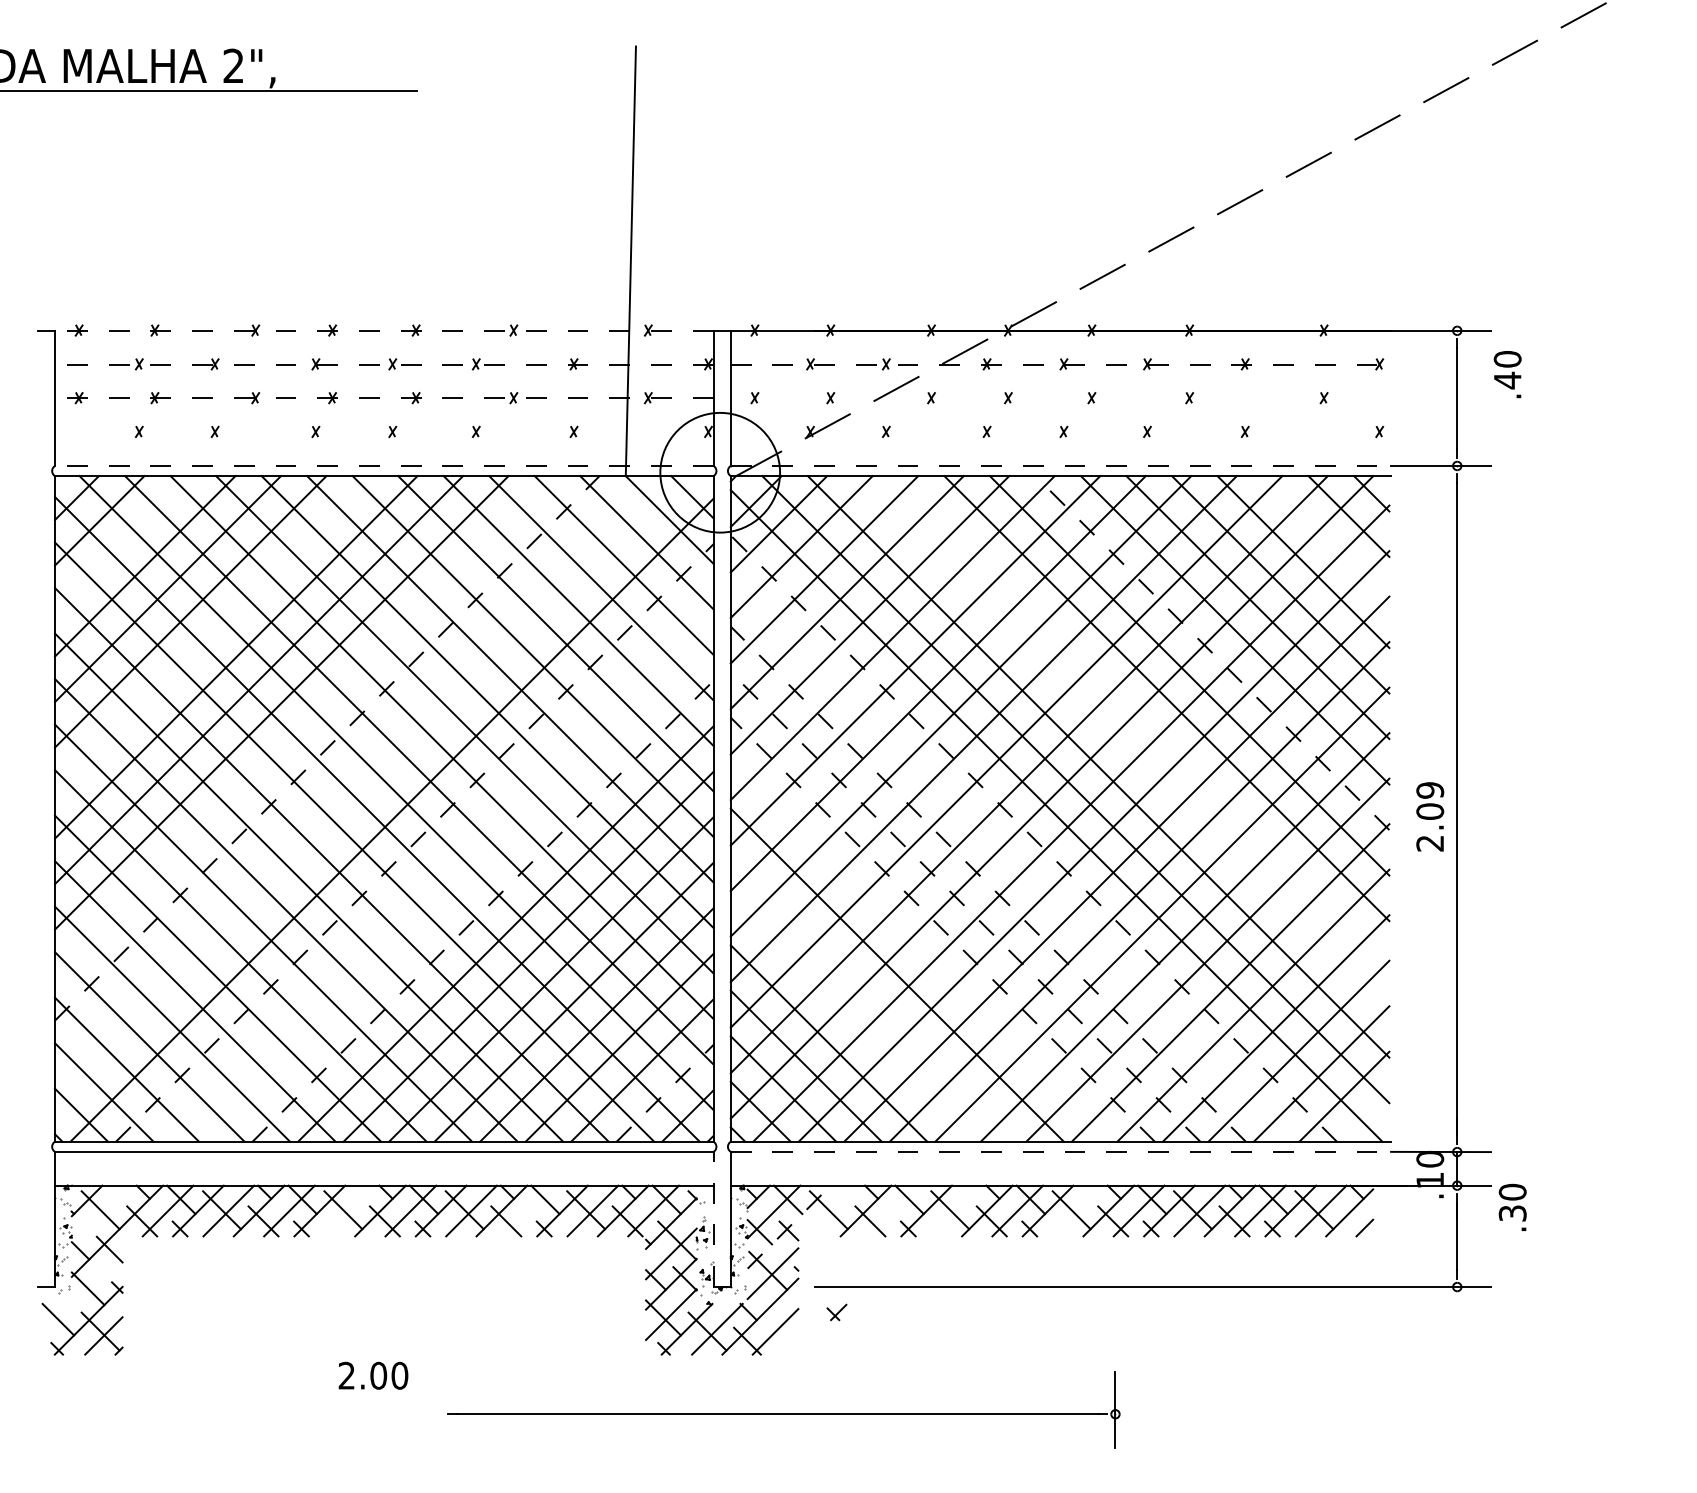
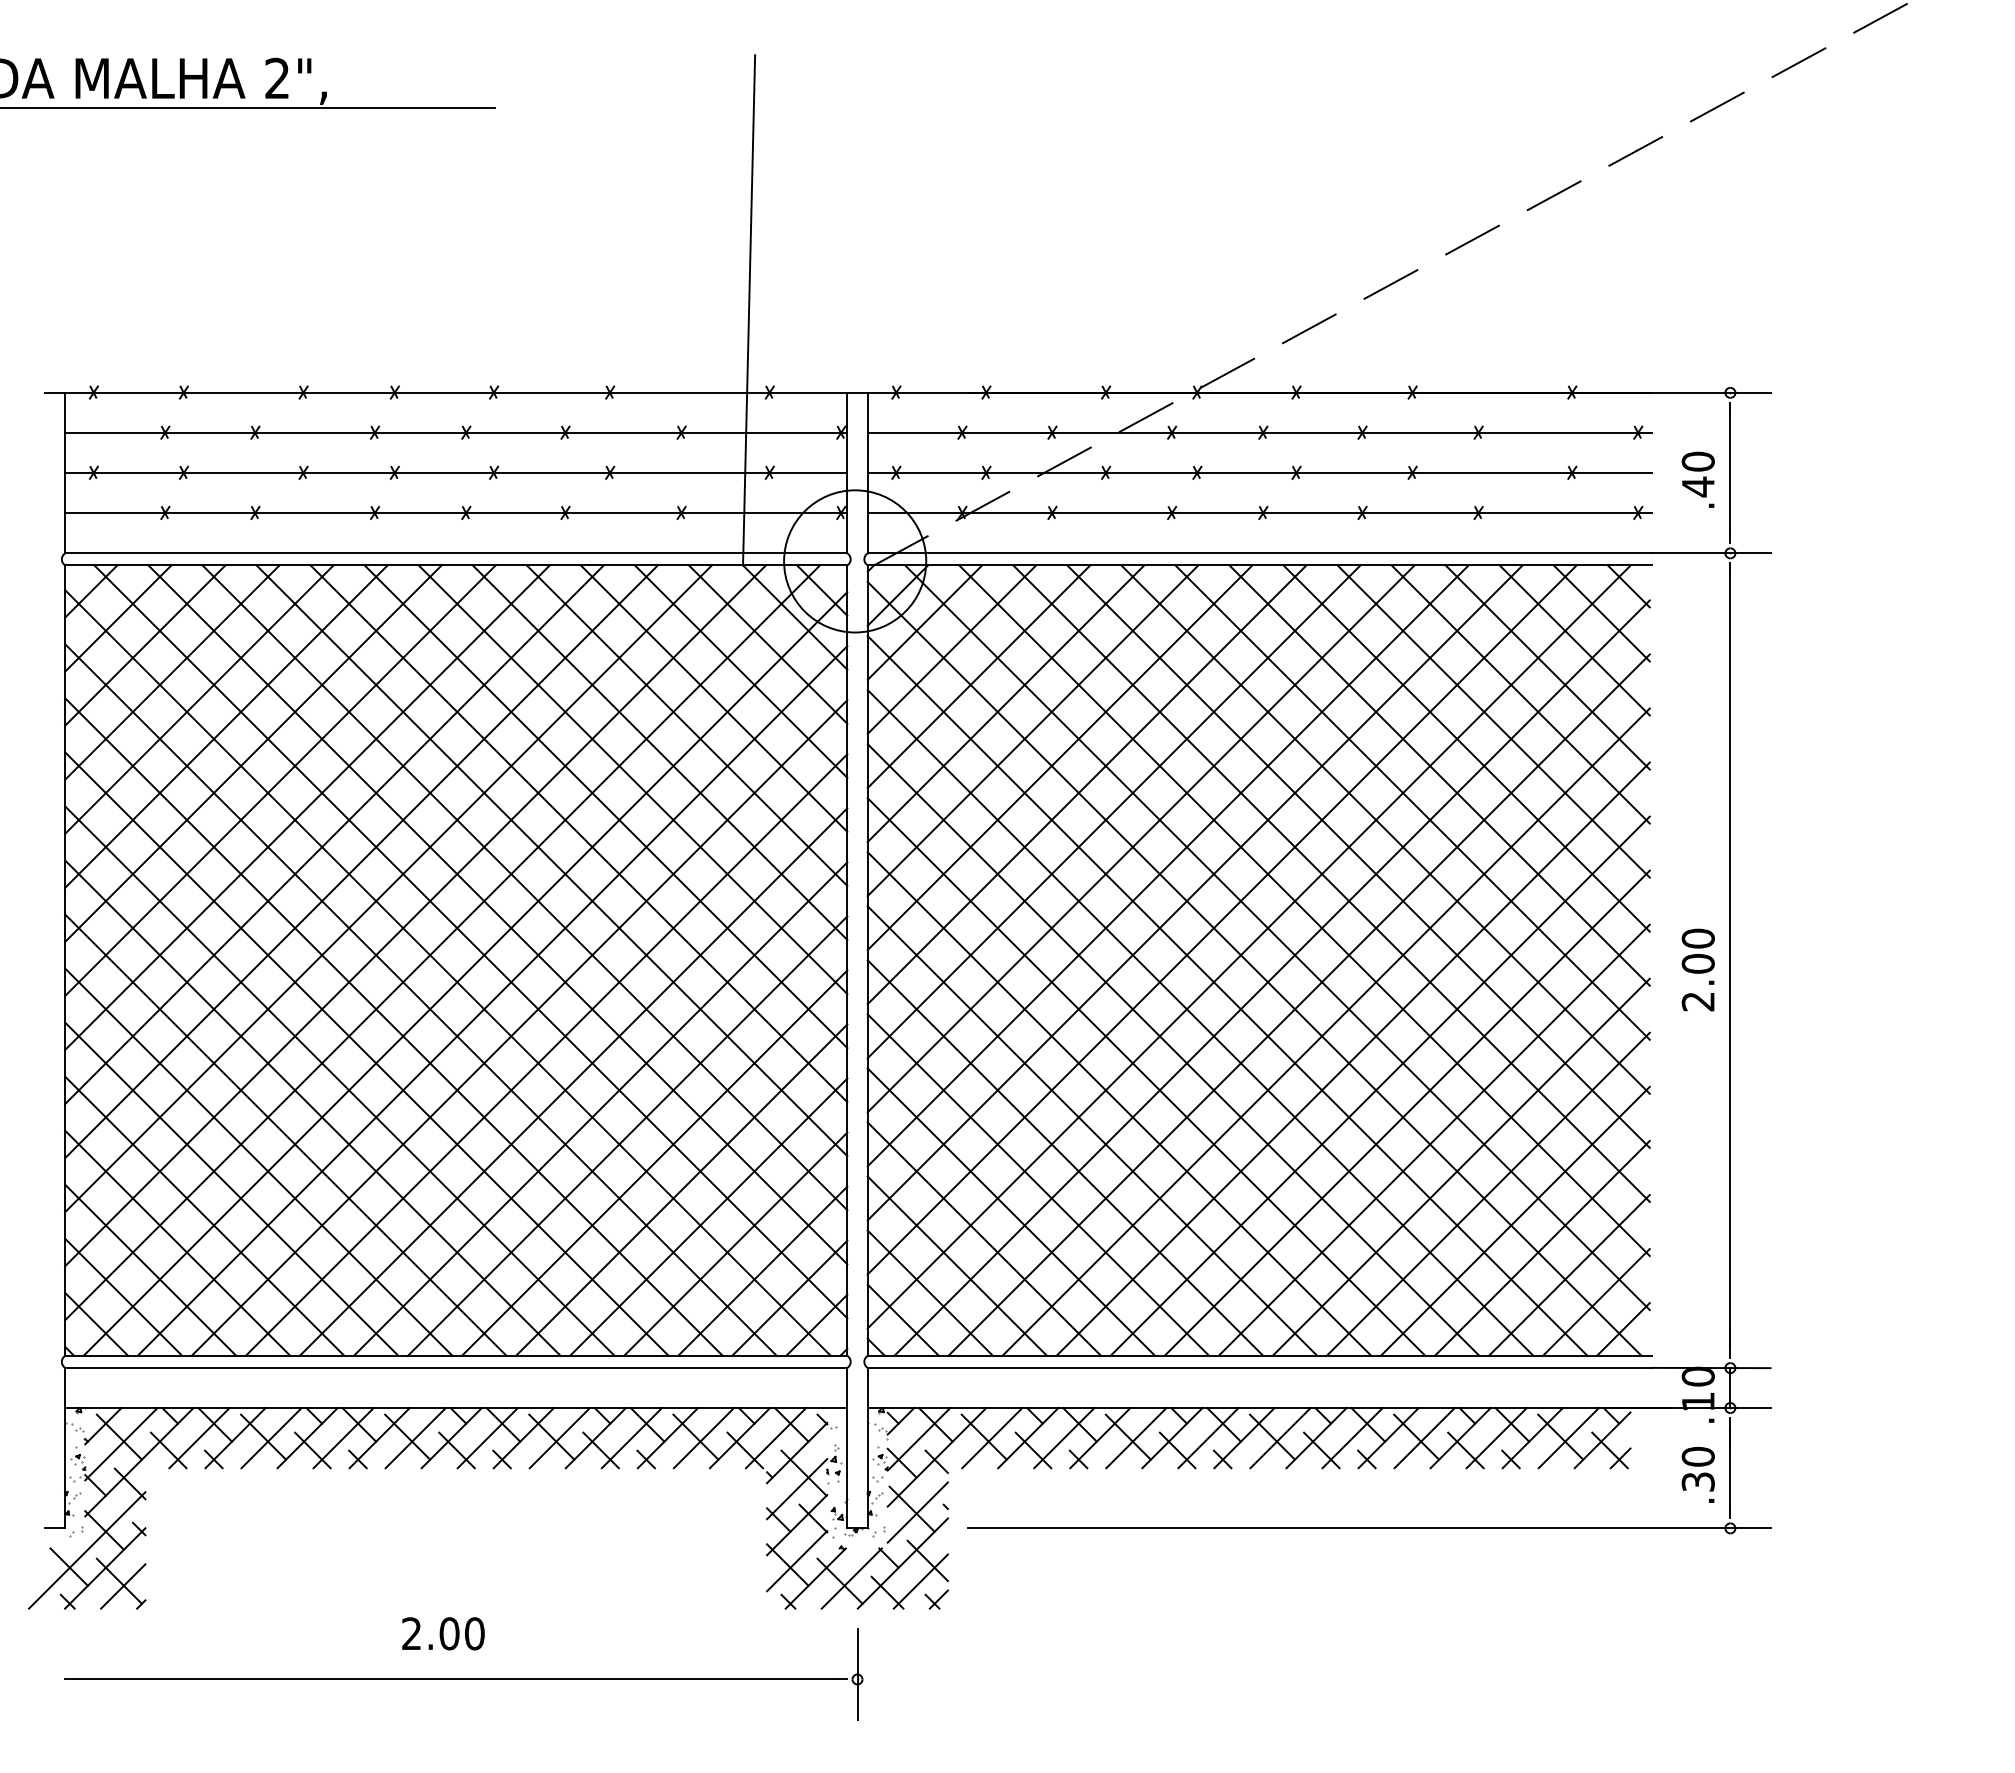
line: (383, 330) -> (455, 392), dashed -> solid
line: (383, 364) -> (455, 432), dashed -> solid
line: (1061, 364) -> (1260, 432), dashed -> solid
text: (1507, 374) -> (1697, 479), moved
line: (383, 398) -> (455, 473), dashed -> solid
line: (1060, 398) -> (1259, 473), added
line: (384, 432) -> (456, 513), added
line: (1060, 432) -> (1259, 513), added
line: (383, 466) -> (455, 553), dashed -> solid
line: (1061, 466) -> (1260, 553), dashed -> solid
line: (1325, 539) -> (1574, 640), added
line: (122, 543) -> (145, 645), added
line: (213, 634) -> (253, 753), added
line: (1212, 653) -> (1439, 775), dashed -> solid
line: (1144, 721) -> (1358, 856), added
line: (304, 725) -> (361, 861), added
line: (1121, 743) -> (1331, 883), added
line: (327, 748) -> (388, 888), dashed -> solid
line: (349, 770) -> (415, 915), added
text: (1429, 790) -> (1697, 938), 2.09 -> 2.00
line: (372, 793) -> (442, 942), added
line: (1033, 838) -> (1227, 995), dashed -> solid
line: (414, 843) -> (492, 1001), dashed -> solid
line: (1011, 861) -> (1200, 1022), added
line: (437, 865) -> (519, 1027), added
line: (988, 884) -> (1173, 1050), dashed -> solid
line: (460, 887) -> (546, 1054), added
line: (965, 906) -> (1146, 1076), dashed -> solid
line: (483, 910) -> (573, 1081), dashed -> solid
line: (942, 929) -> (1119, 1103), dashed -> solid
line: (920, 951) -> (1092, 1130), added
line: (874, 997) -> (1038, 1184), added
line: (851, 1020) -> (1011, 1211), added
line: (665, 1092) -> (790, 1297), dashed -> solid
line: (1367, 1119) -> (1623, 1329), added
line: (1061, 1151) -> (1260, 1367), dashed -> solid
text: (1512, 1207) -> (1697, 1474), moved
line: (349, 1211) -> (415, 1438), added
line: (531, 1211) -> (631, 1438), added
line: (835, 1211) -> (992, 1438), added
line: (896, 1211) -> (1064, 1438), added
line: (957, 1211) -> (1136, 1438), added
line: (1078, 1211) -> (1280, 1438), added
line: (102, 1216) -> (121, 1444), added
line: (713, 1218) -> (847, 1447), dashed -> solid
line: (1355, 1221) -> (1609, 1450), added
line: (789, 1227) -> (937, 1457), dashed -> solid
line: (73, 1305) -> (87, 1550), added
part: (836, 1312) -> (936, 1599), moved
line: (781, 1314) -> (927, 1560), added
part: (783, 1410) -> (463, 1674), moved

